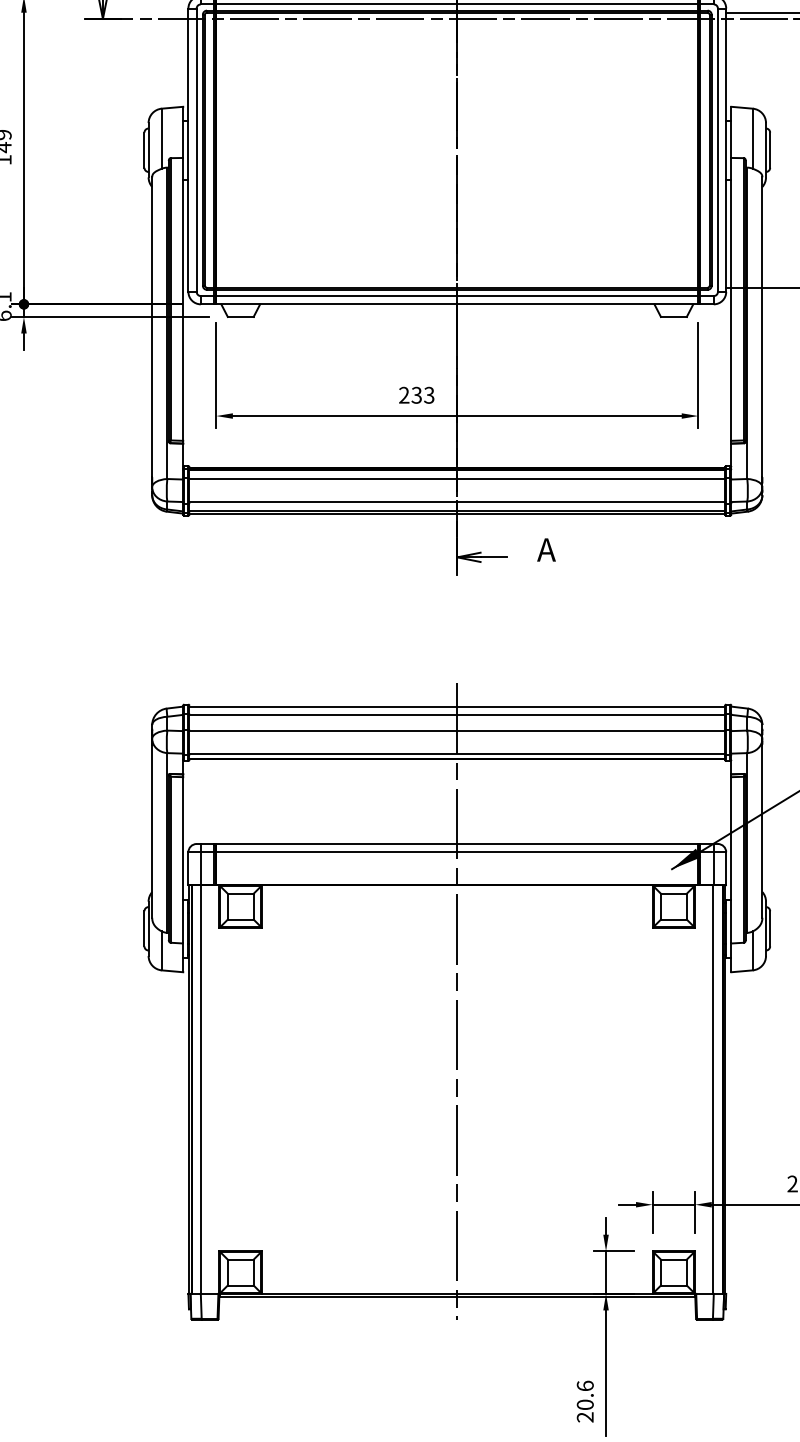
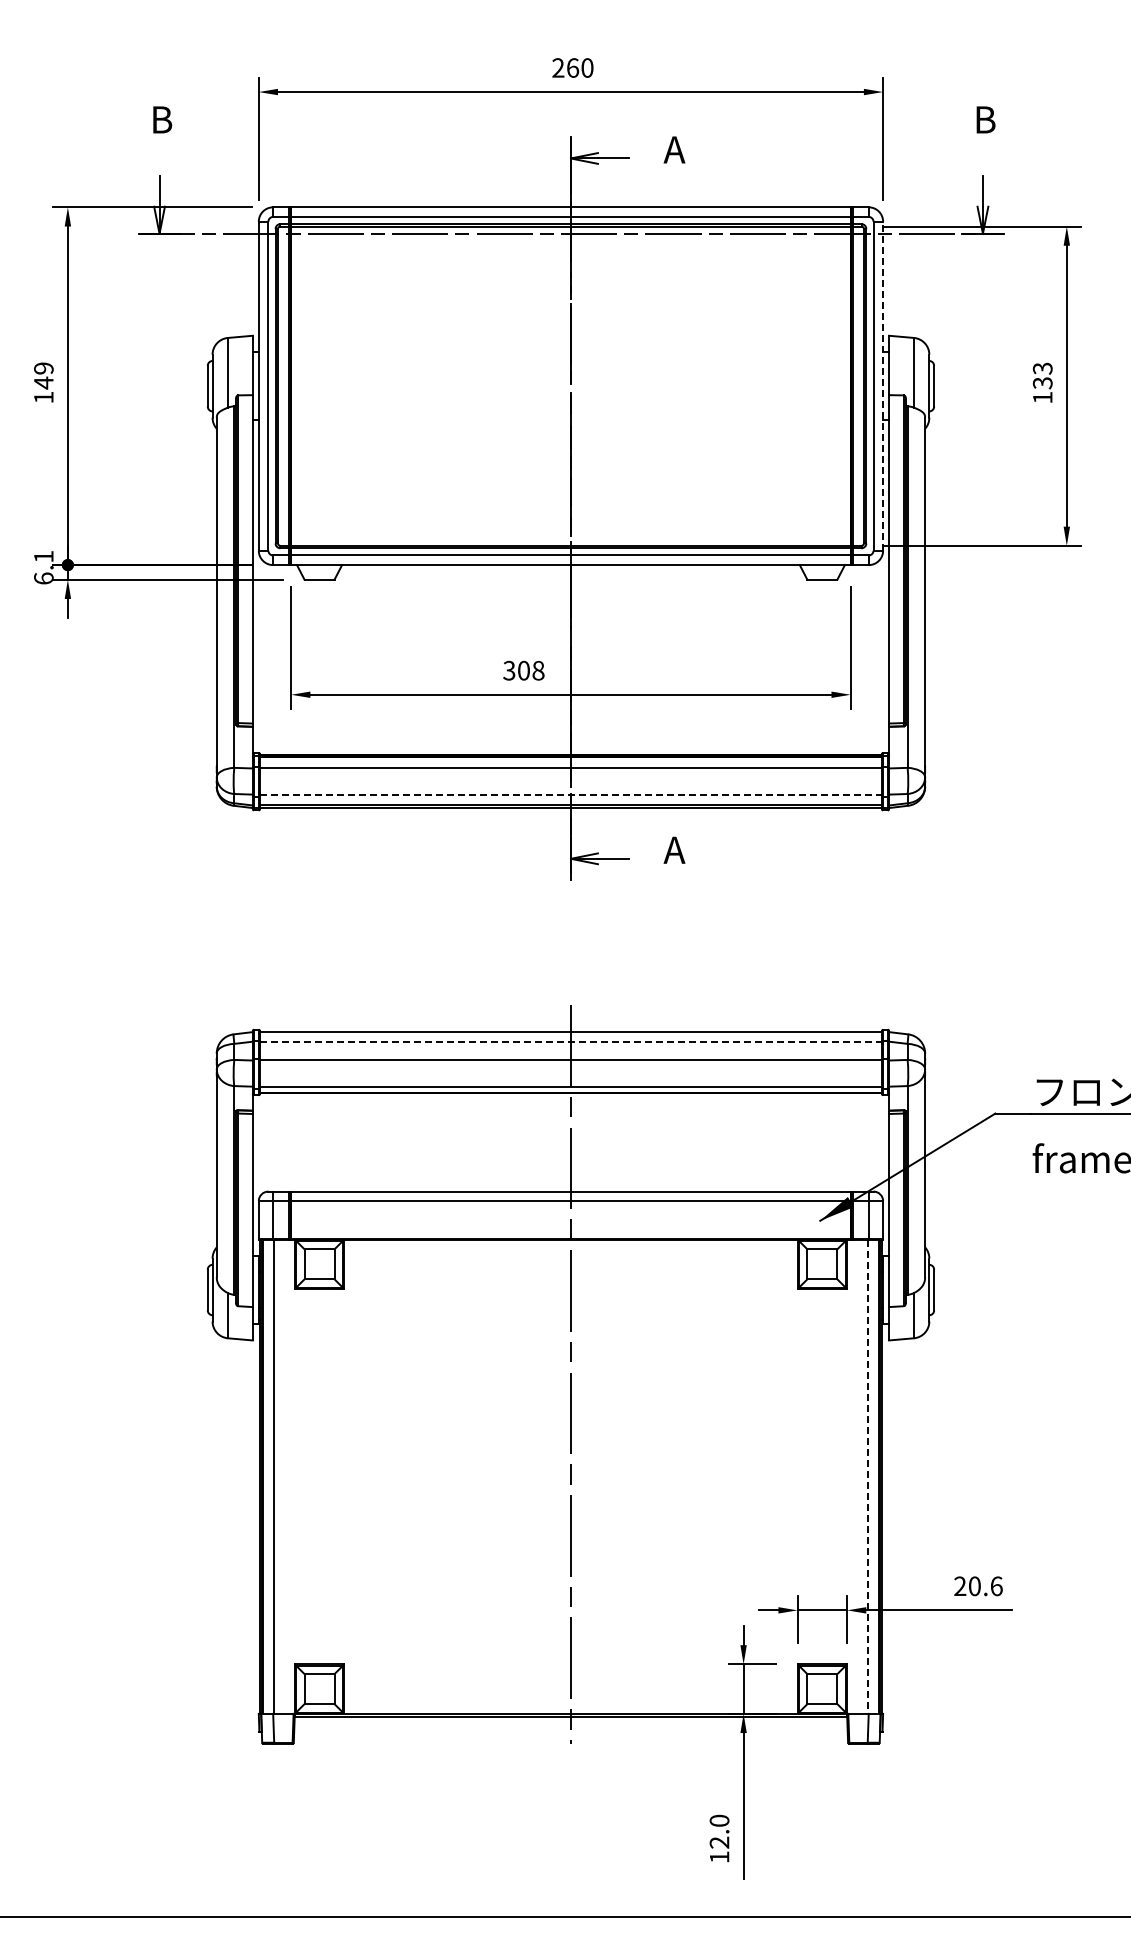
line: (726, 149) -> (883, 385), solid -> dashed
text: (416, 395) -> (523, 670), 233 -> 308
line: (456, 501) -> (570, 794), solid -> dashed
line: (456, 714) -> (570, 1041), solid -> dashed
line: (713, 1090) -> (868, 1477), solid -> dashed
text: (585, 1401) -> (719, 1838), 20.6 -> 12.0

